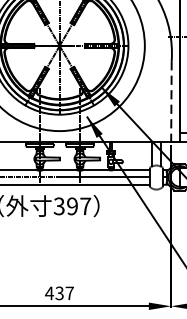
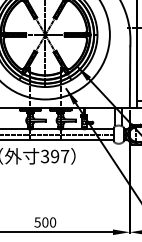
line: (171, 100) -> (130, 76), dashed -> solid
text: (59, 293) -> (45, 222), 437 -> 500

